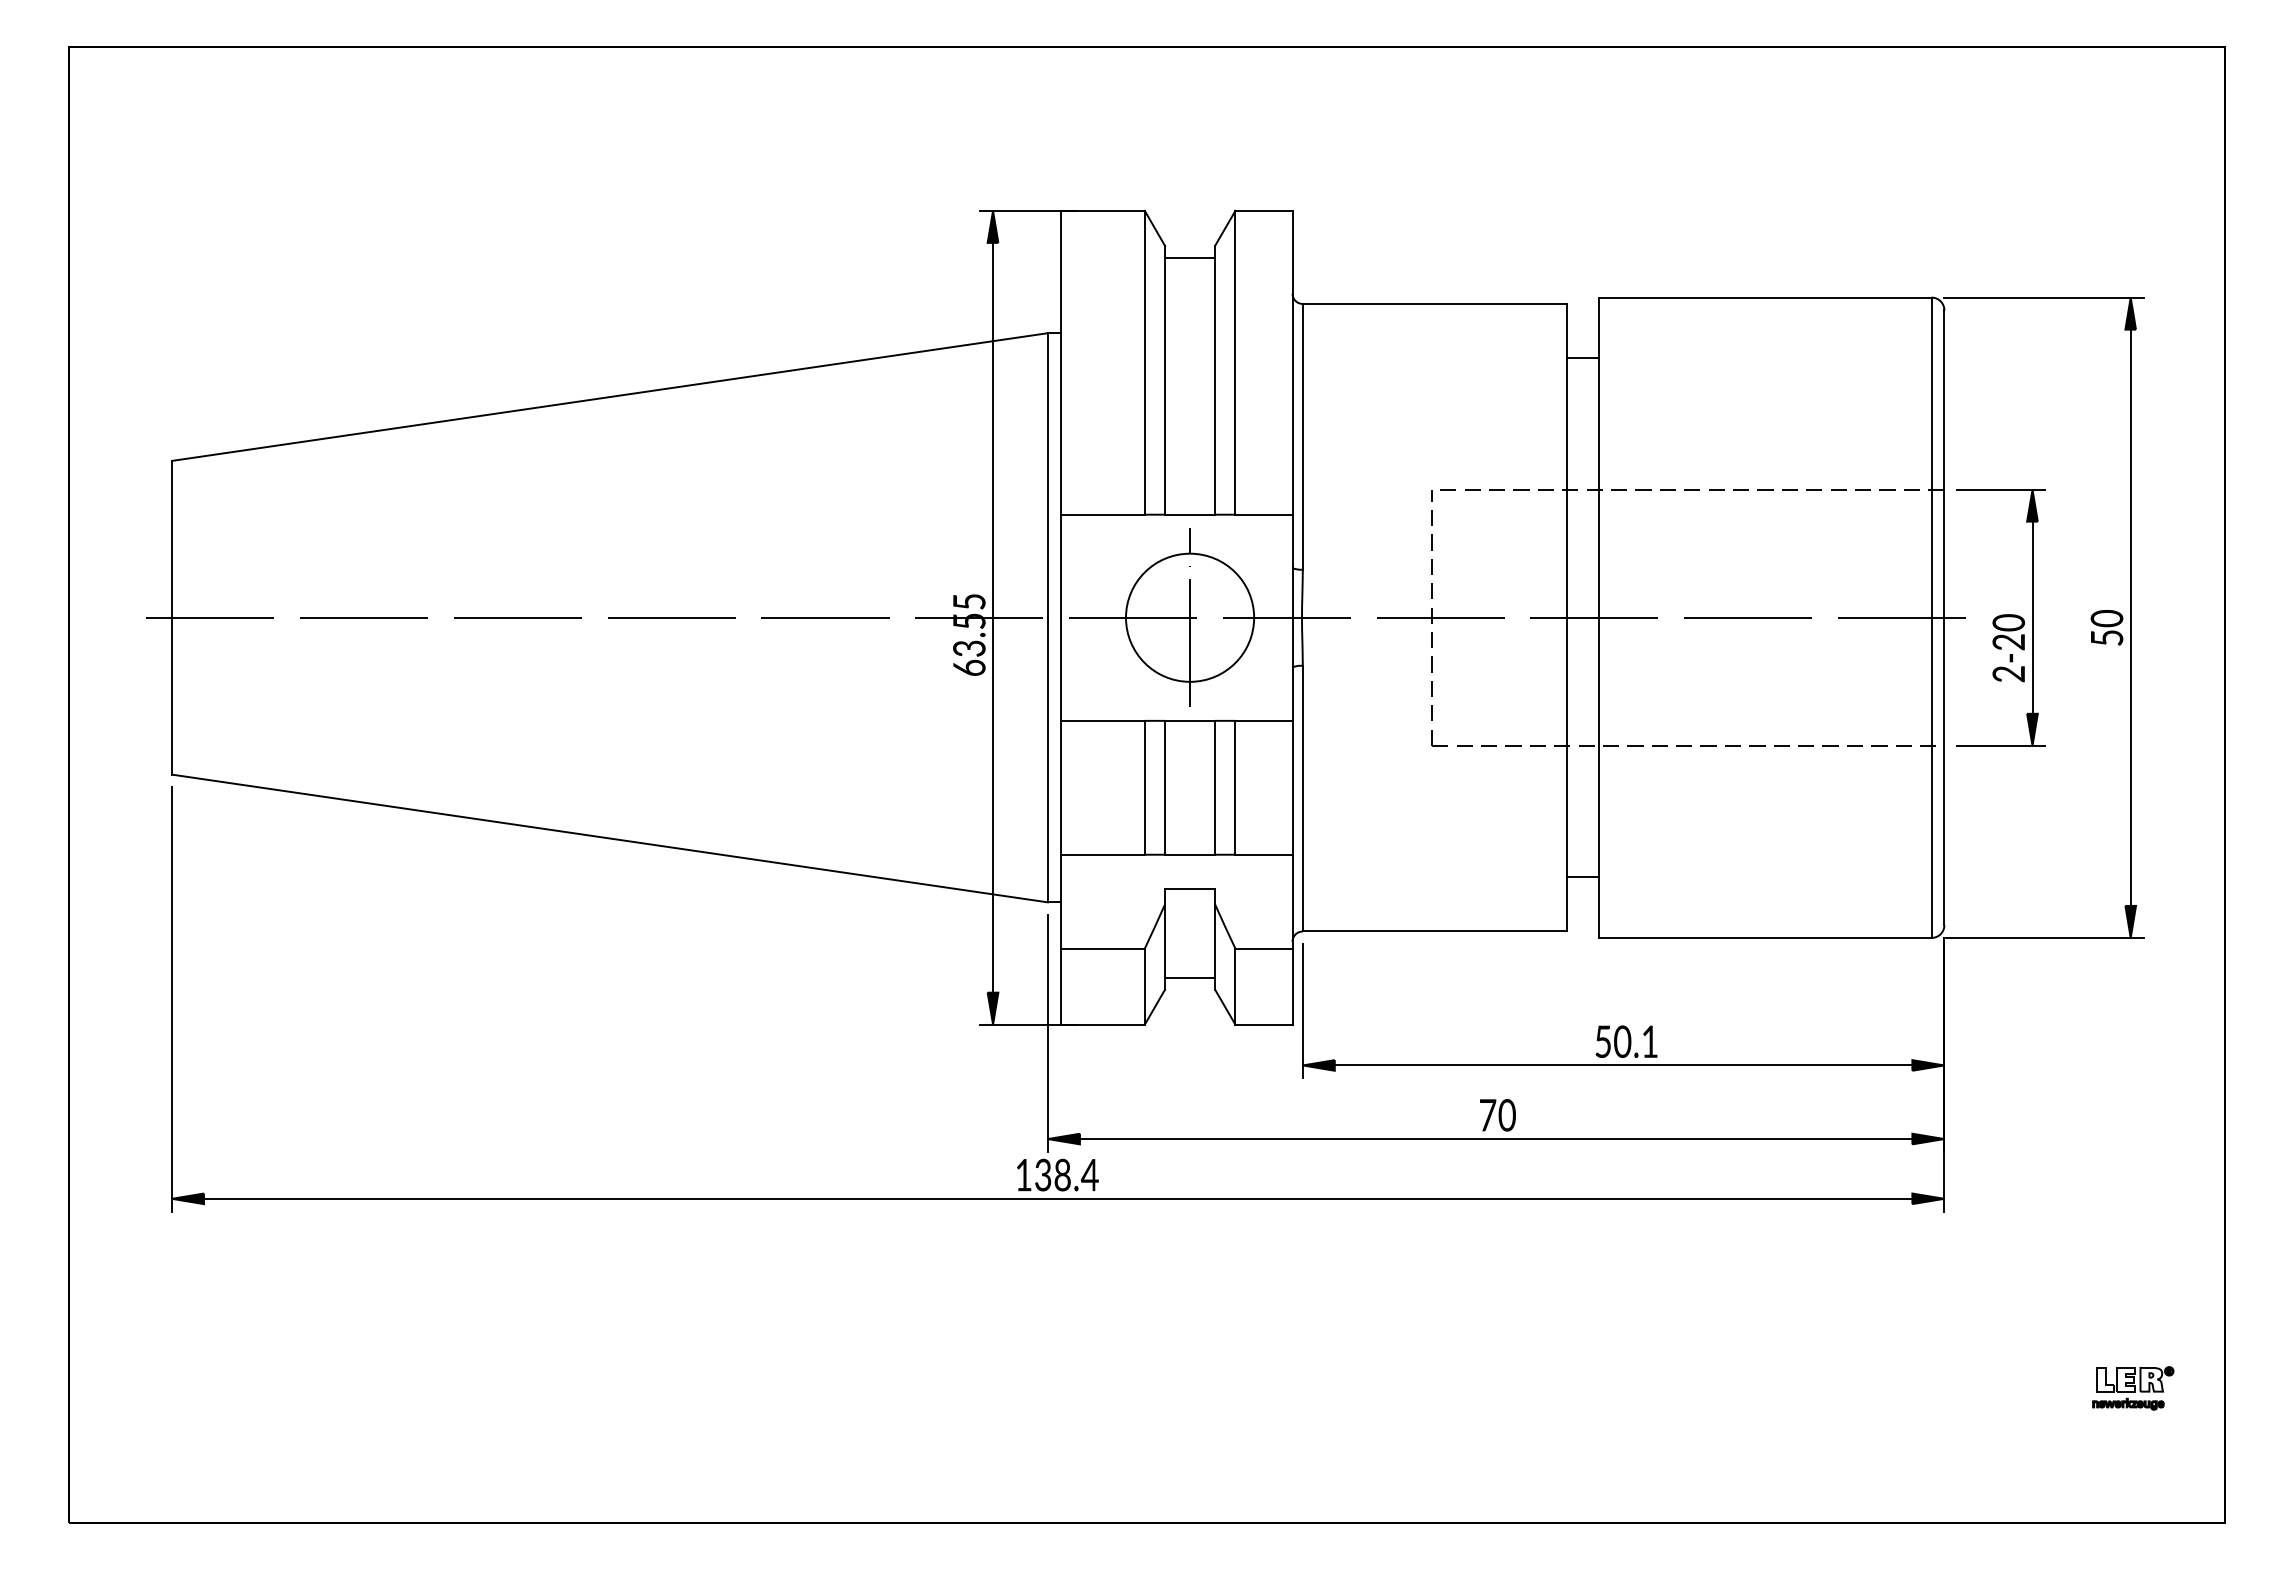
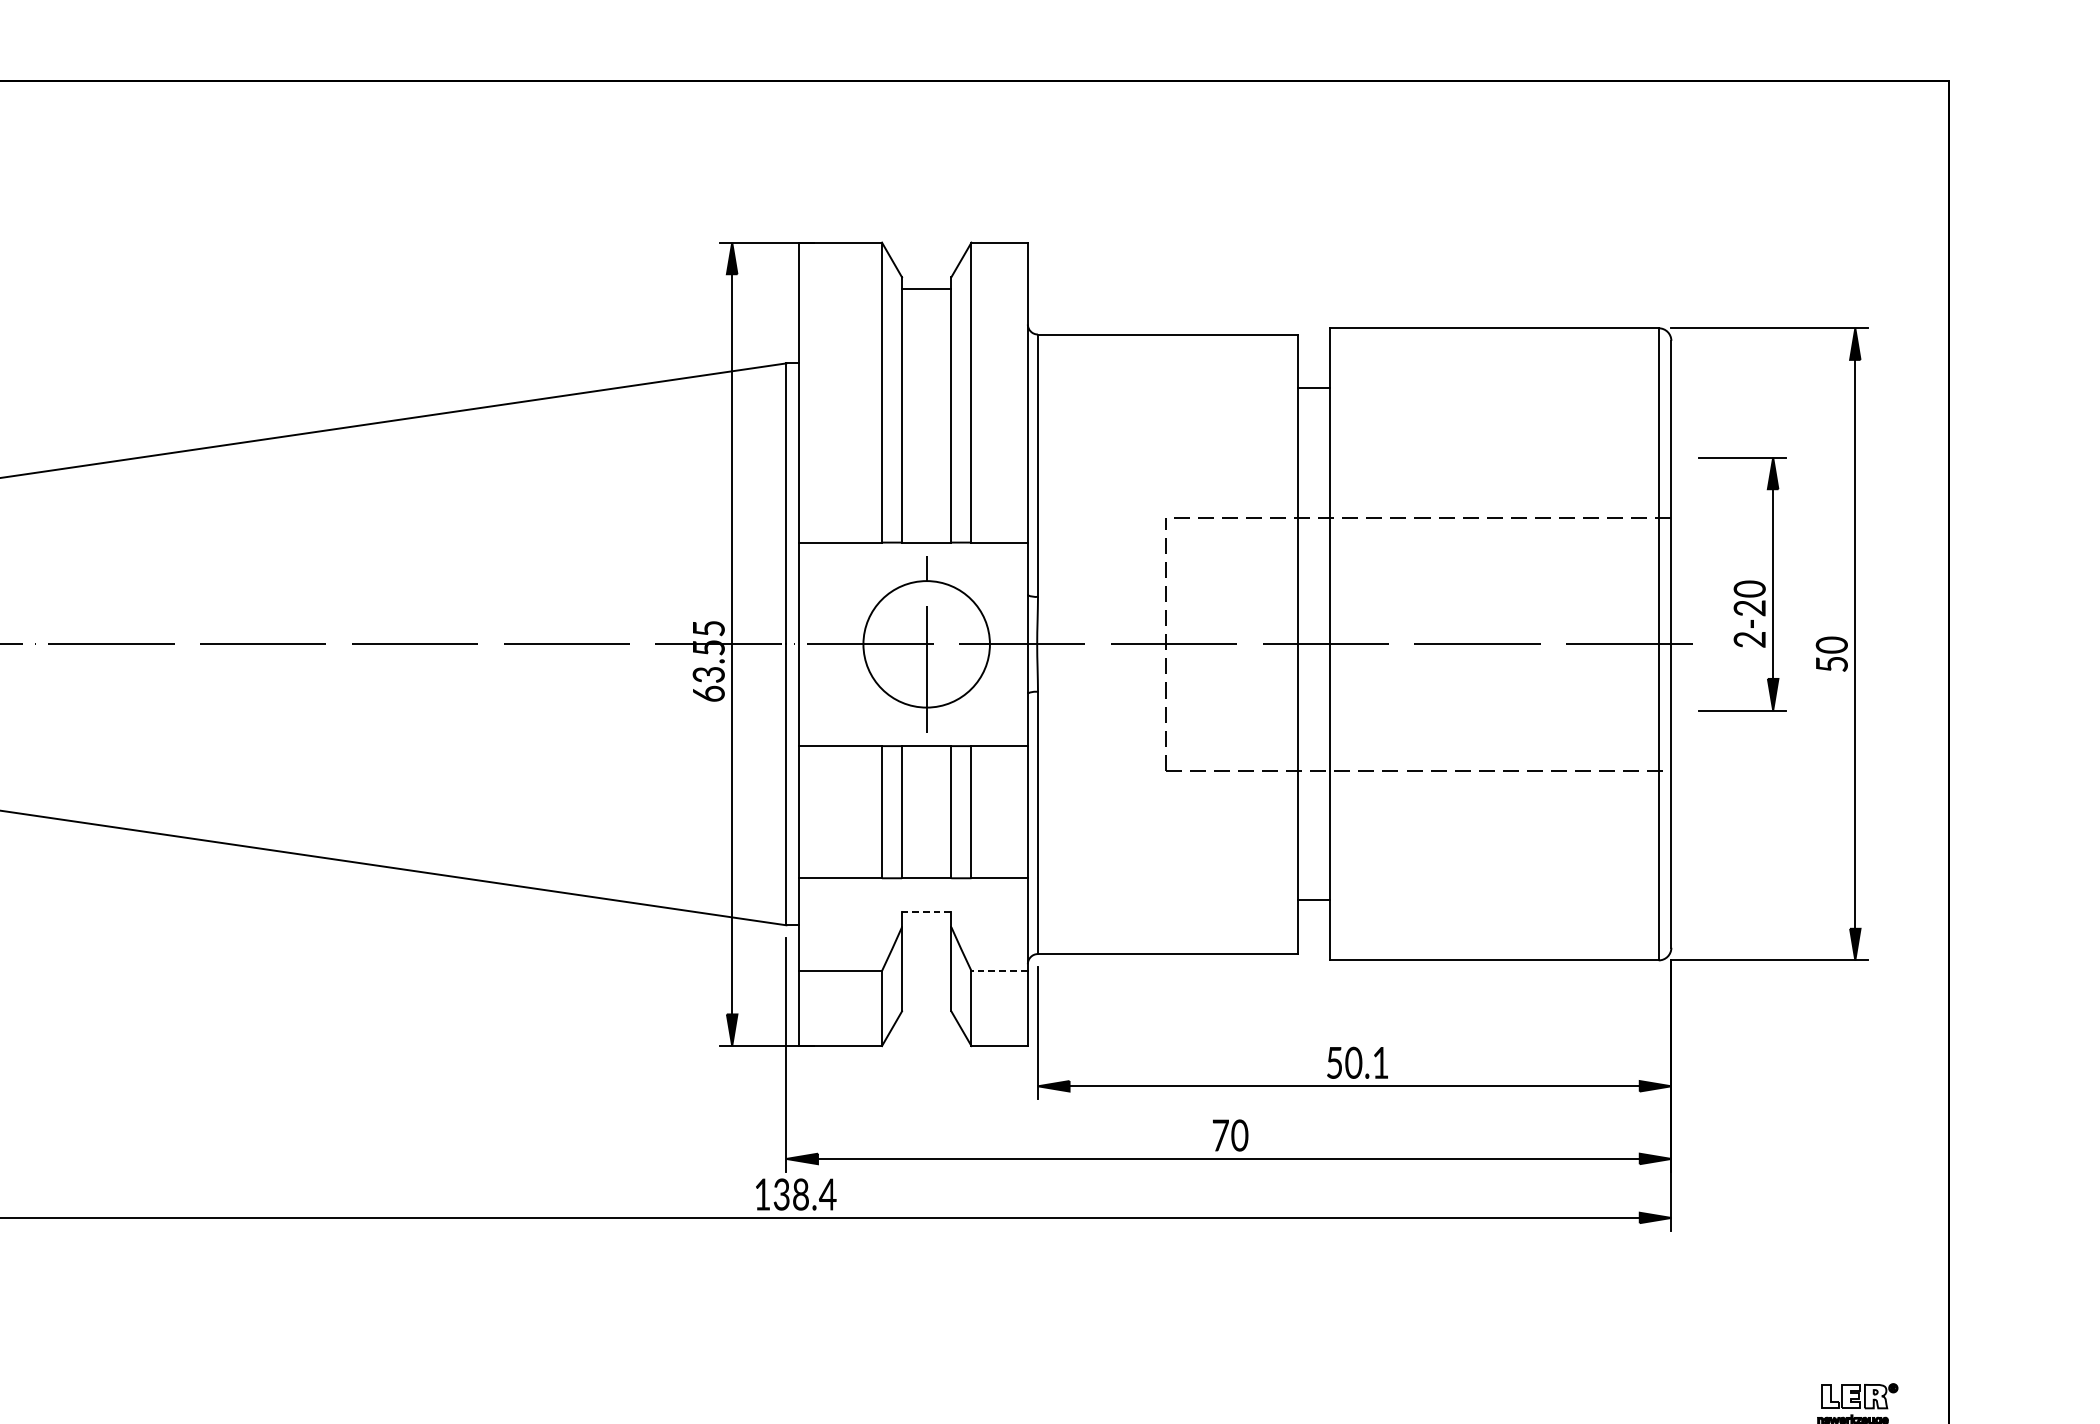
part: (2000, 617) -> (1741, 583), moved
line: (1190, 889) -> (927, 912), solid -> dashed
line: (1263, 948) -> (999, 970), solid -> dashed
line: (1190, 978) -> (927, 1000), removed

